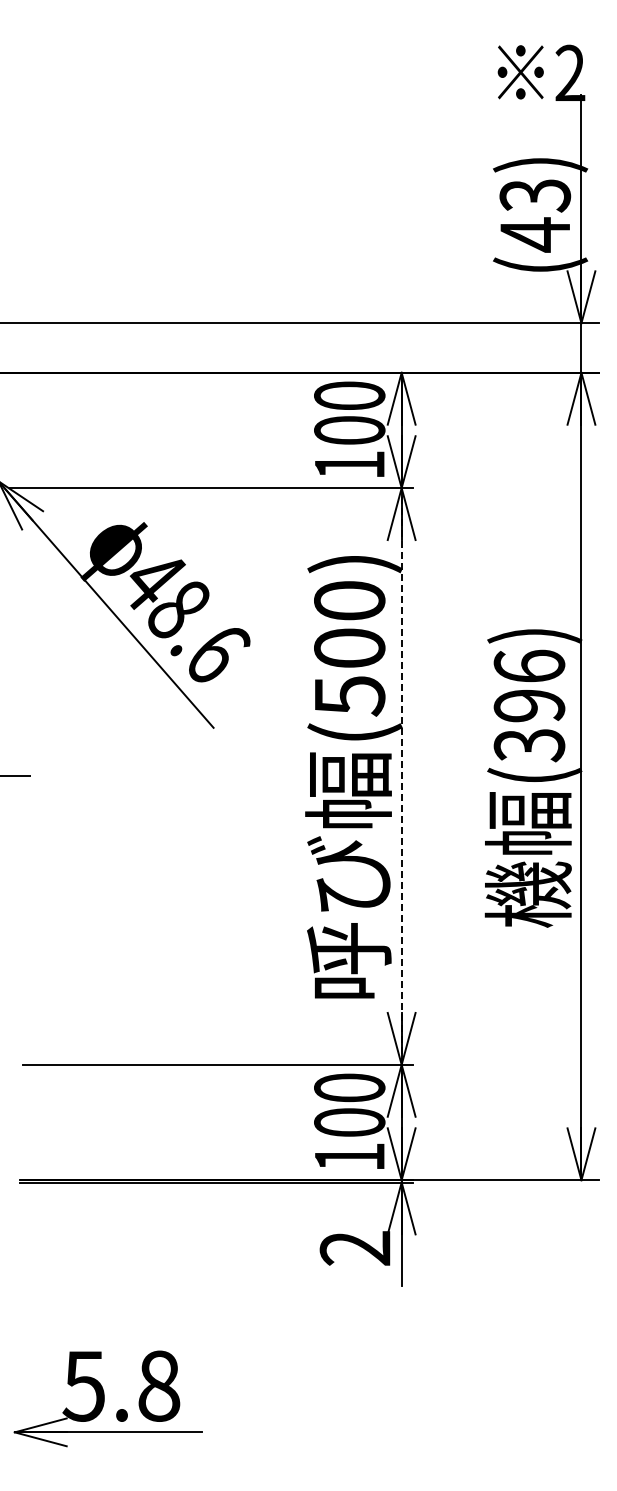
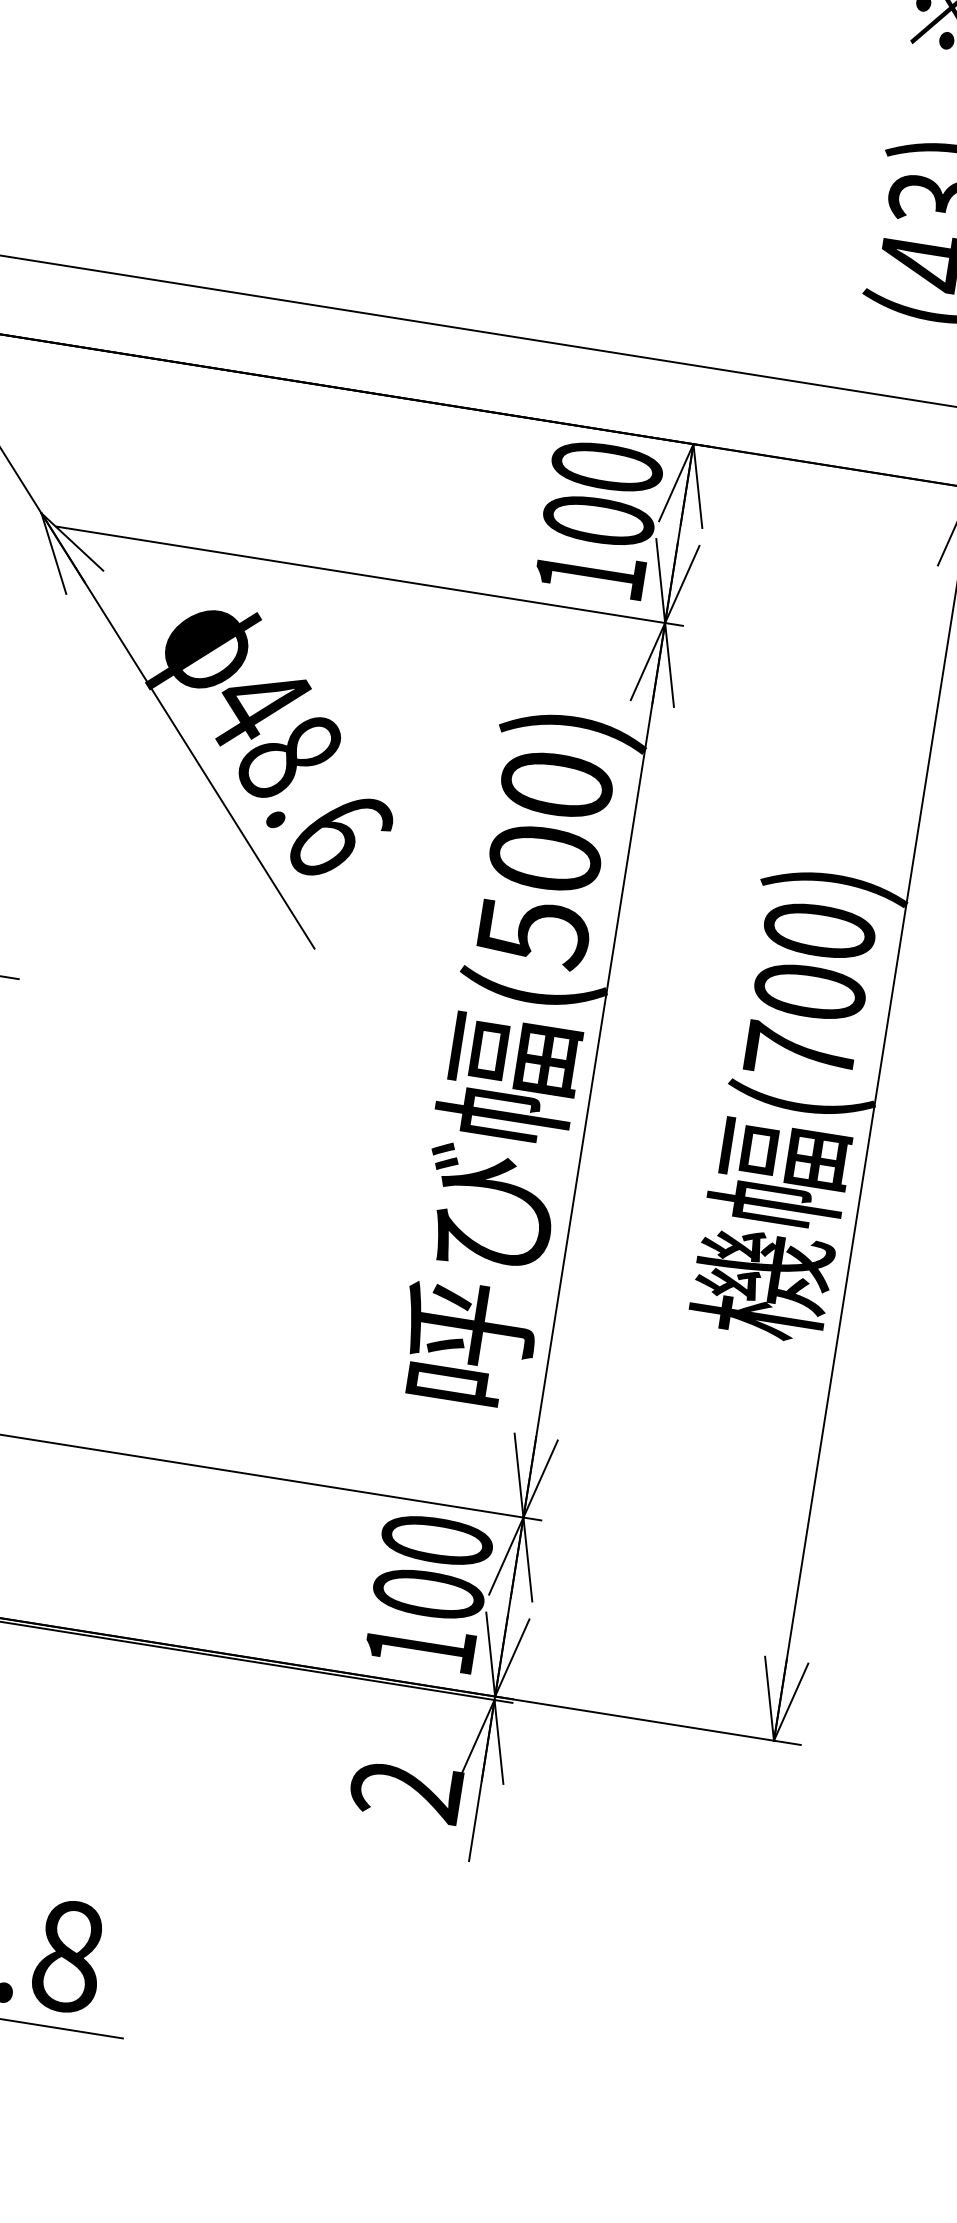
text: (529, 705) -> (810, 991), (396) -> (700)
line: (401, 776) -> (594, 1070), dashed -> solid

